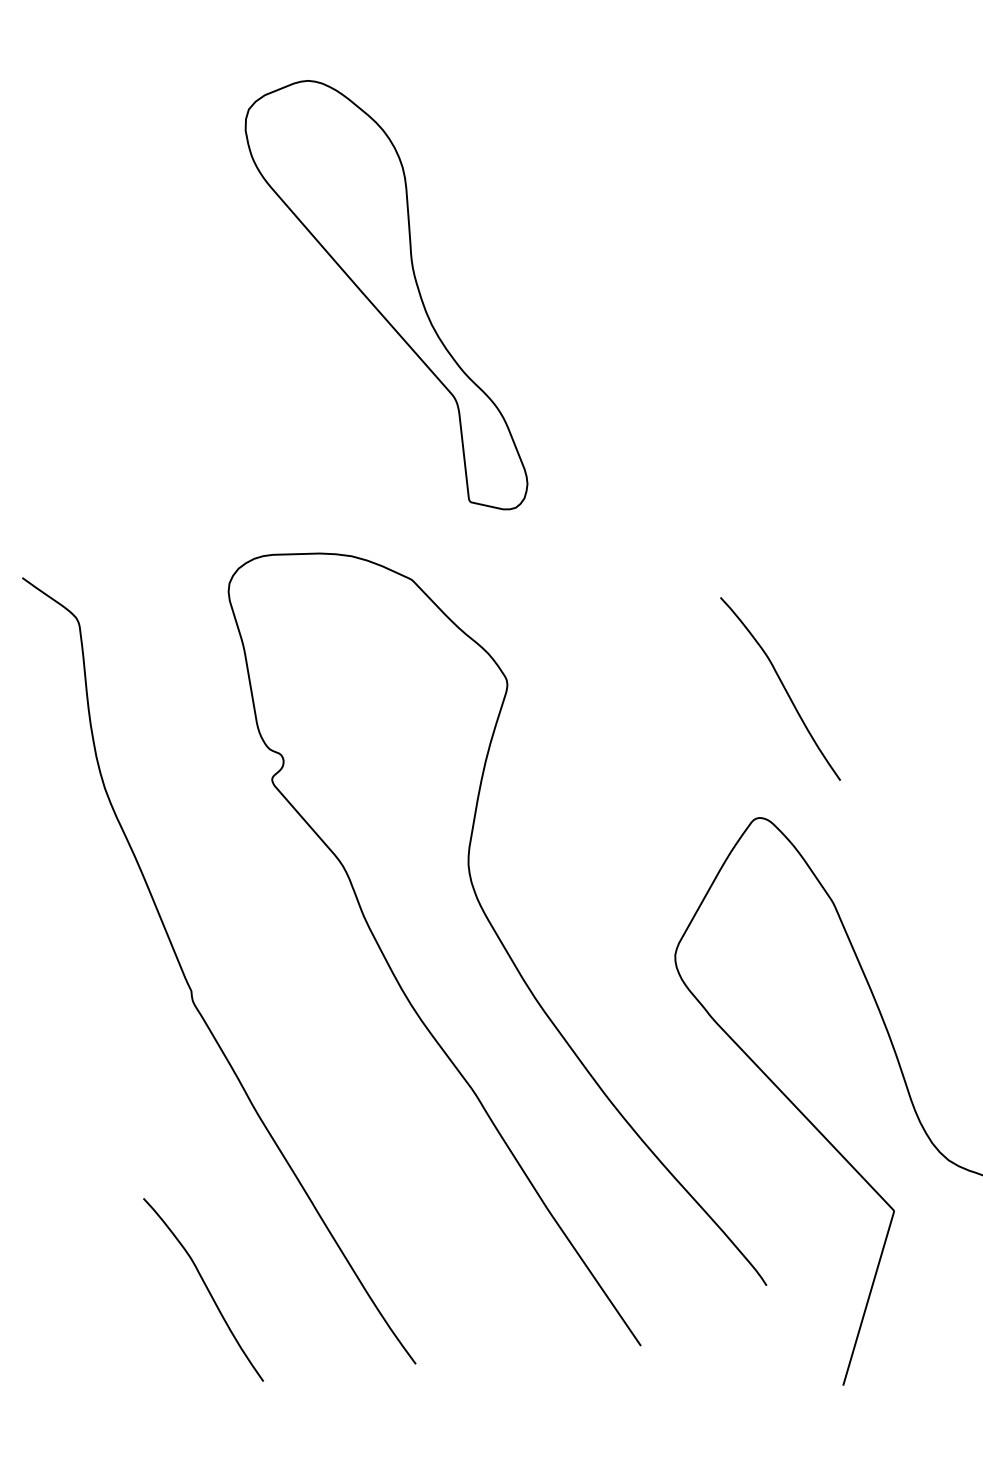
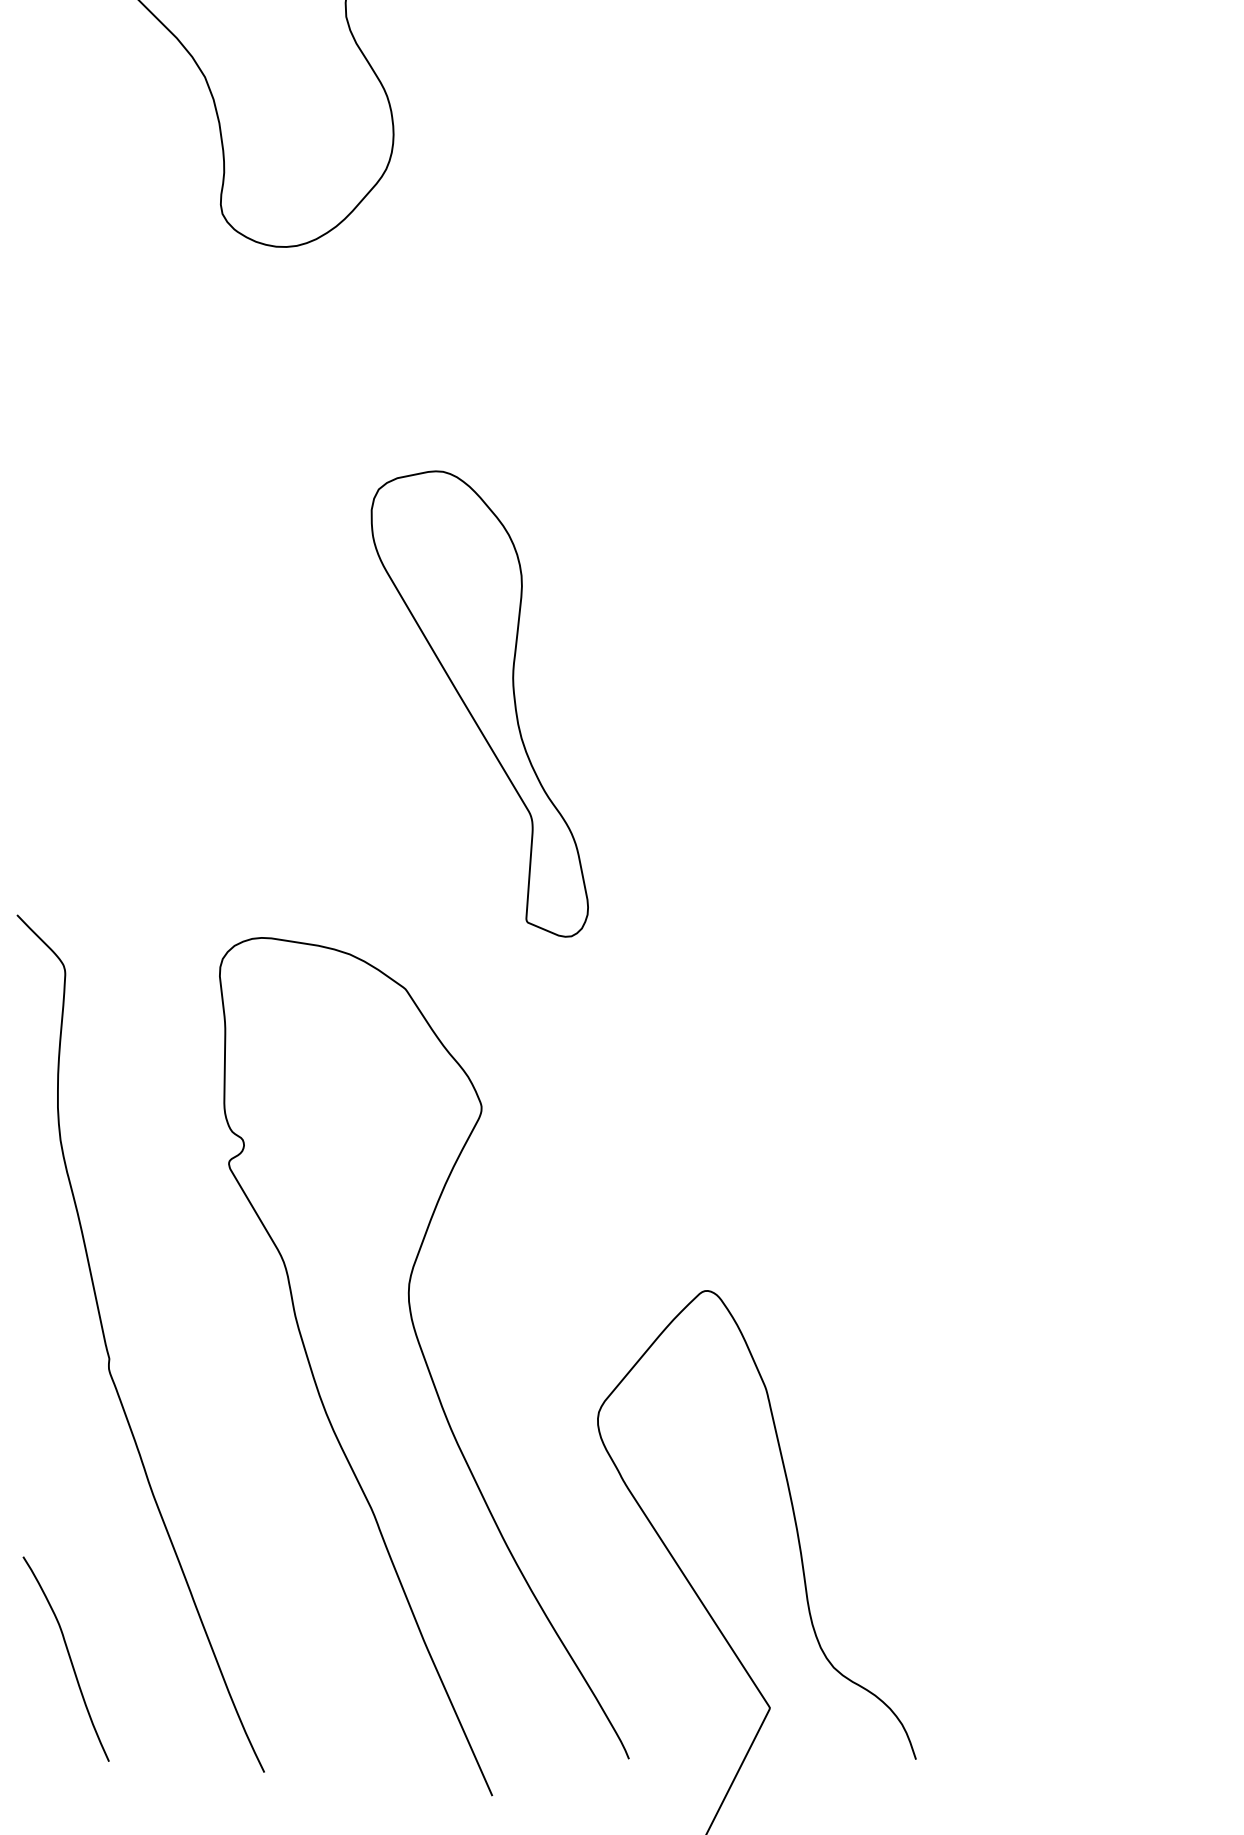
part: (384, 298) -> (479, 703), moved
curve: (782, 686) -> (755, 1163), removed

